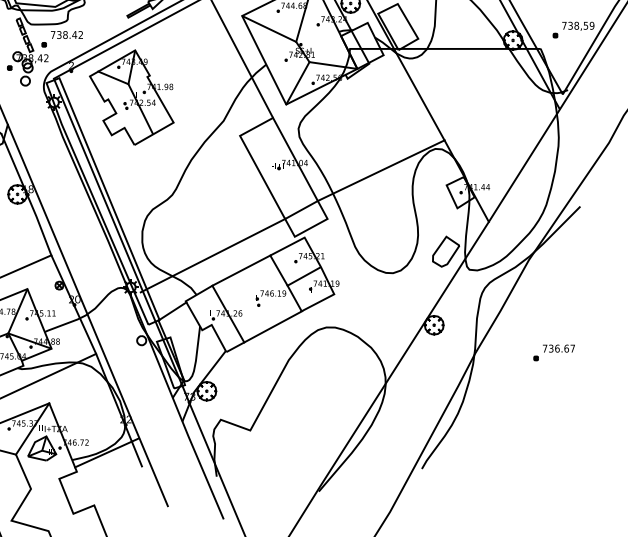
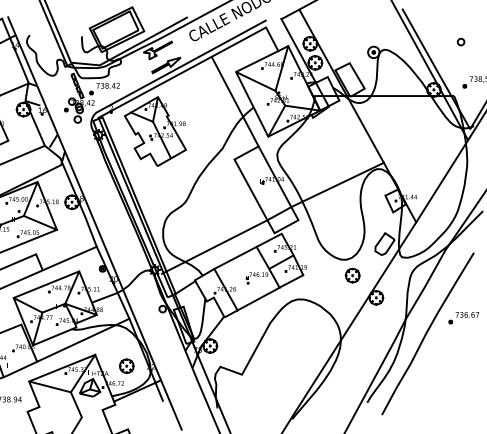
part: (401, 294) -> (352, 275), added
curve: (504, 374) -> (427, 333), added
part: (92, 417) -> (126, 365), added

